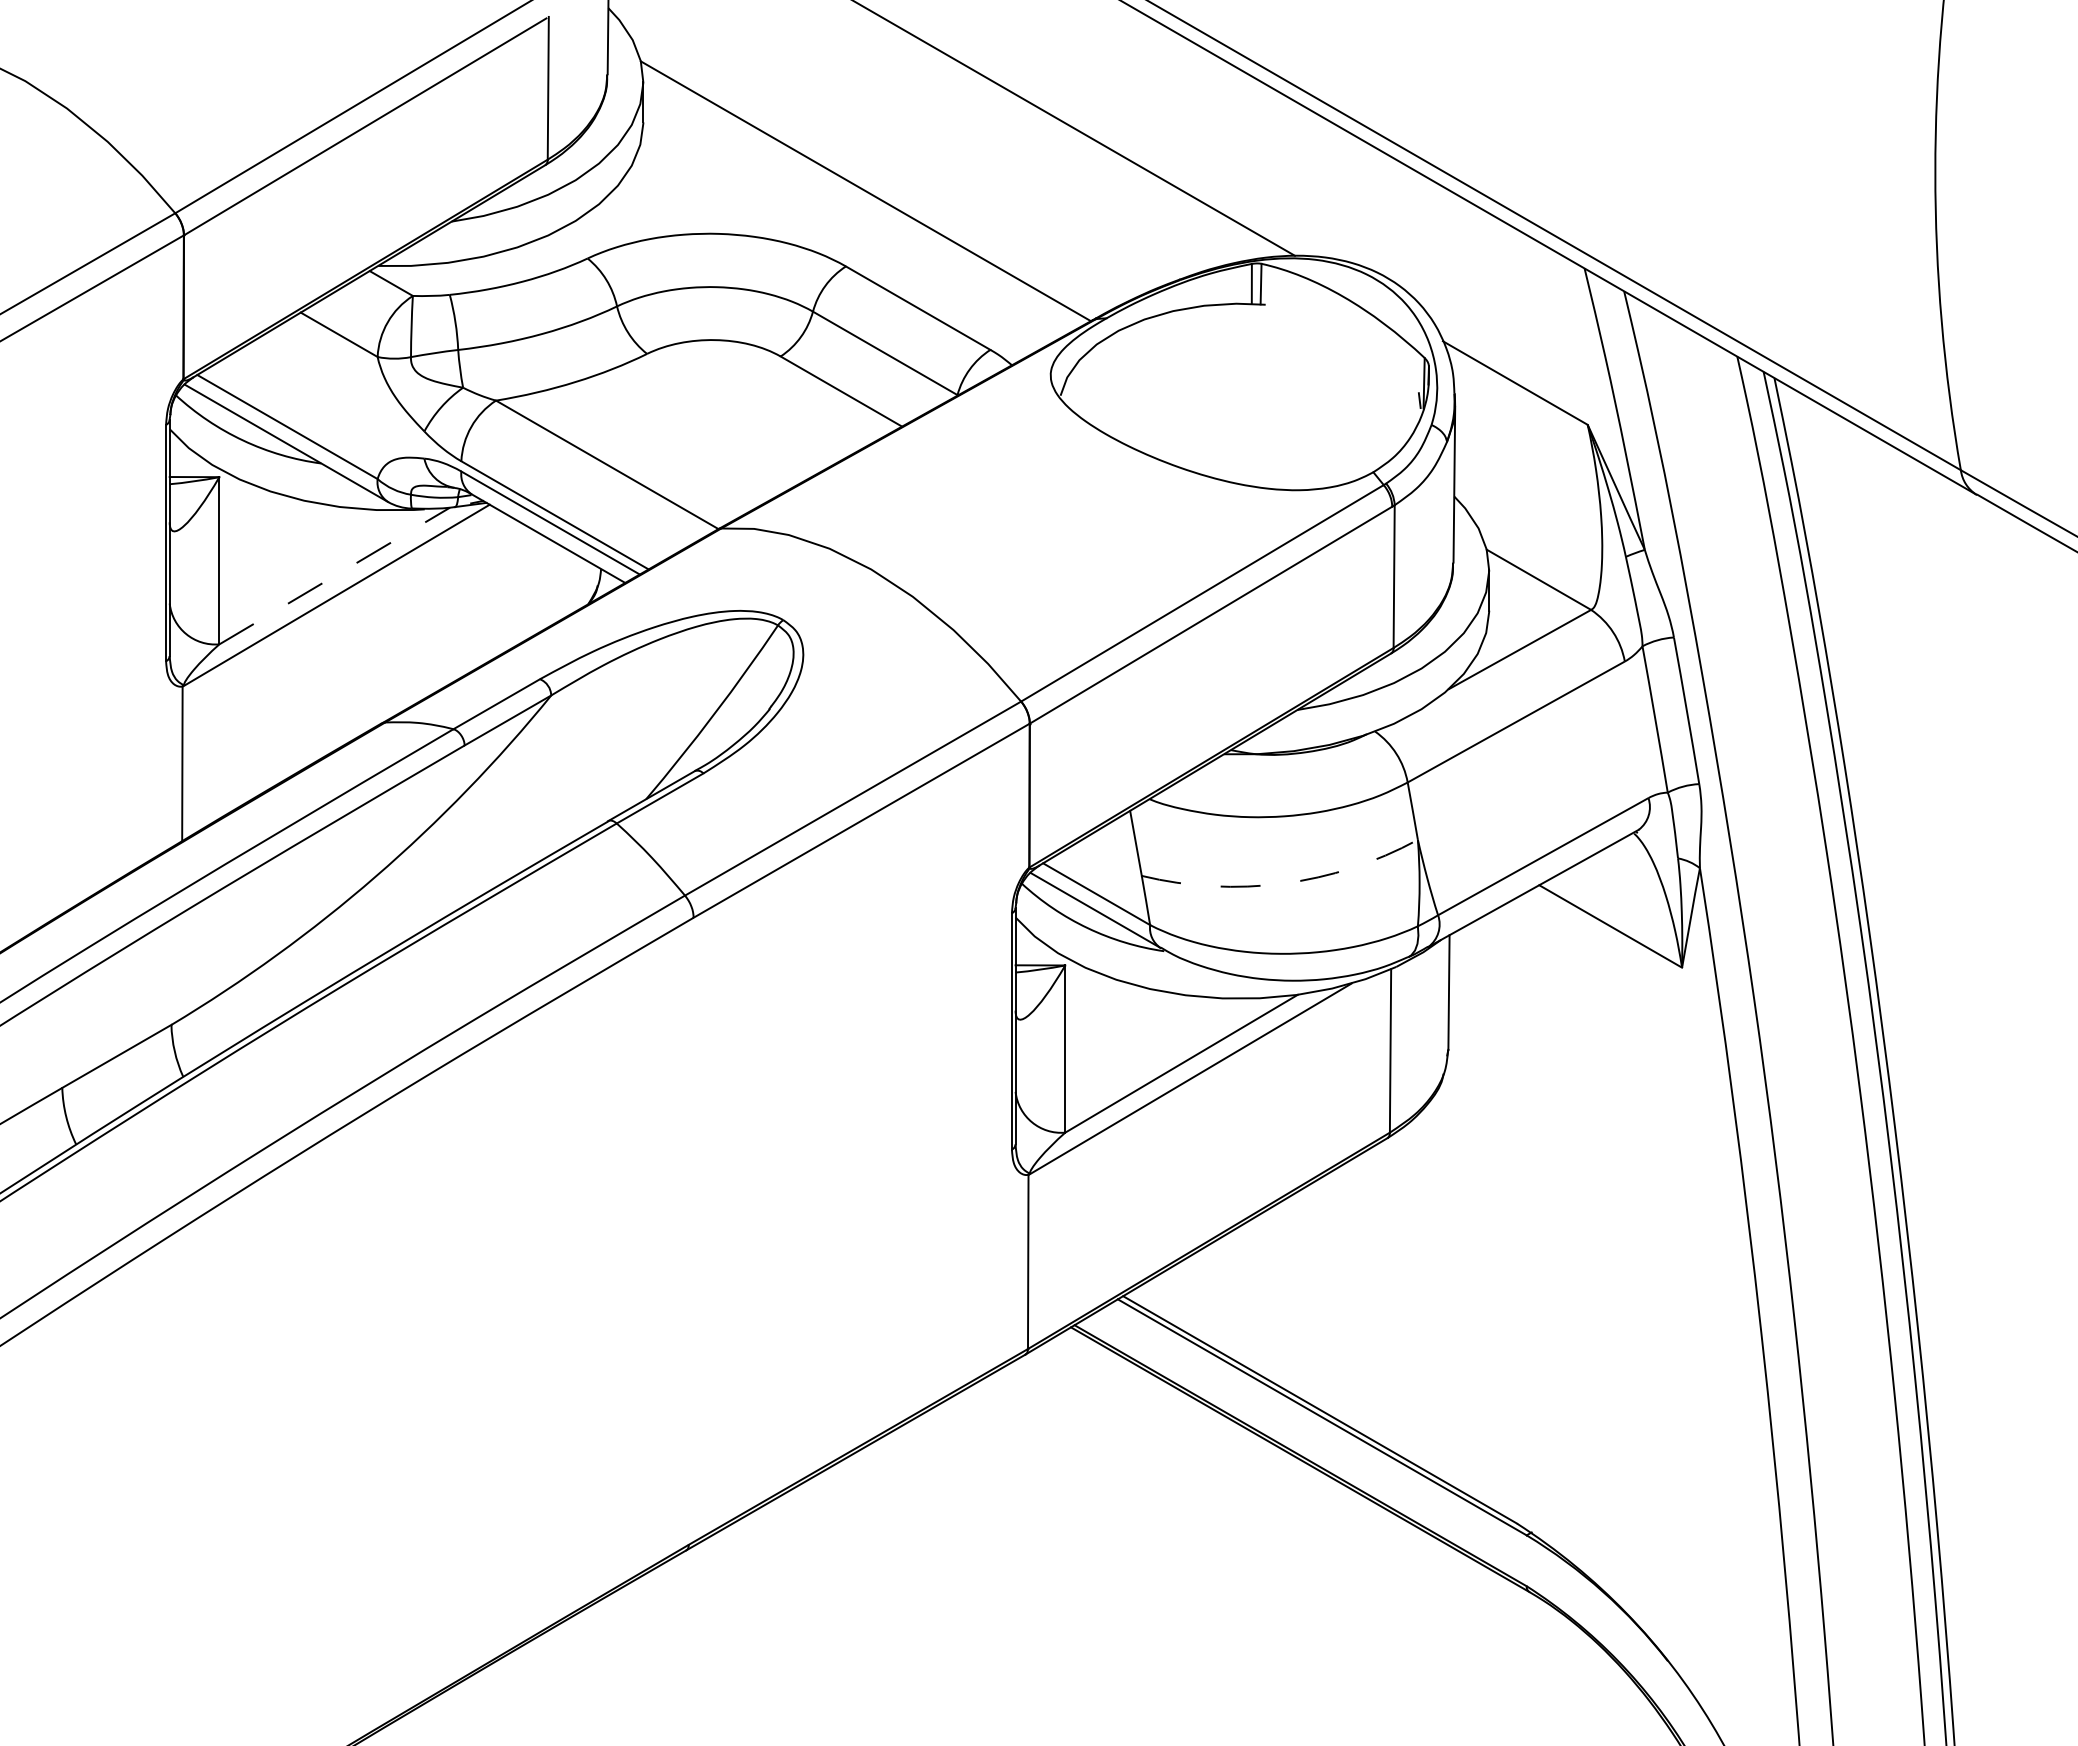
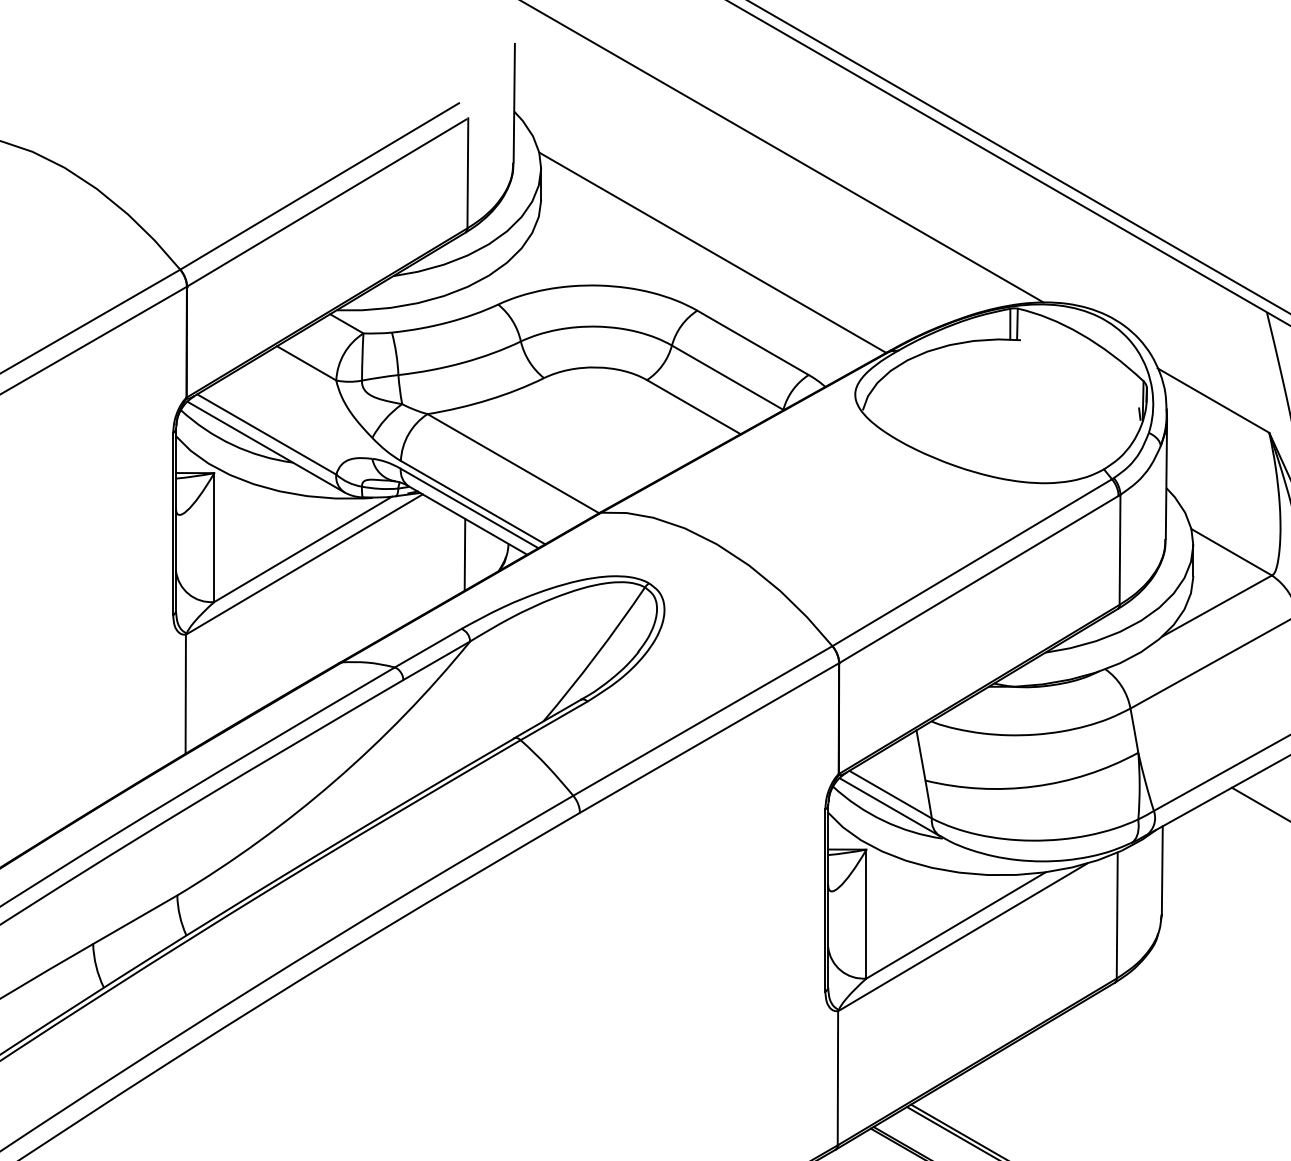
line: (335, 575) -> (303, 548), dashed -> solid
line: (544, 582) -> (464, 554), added
arc: (1283, 883) -> (1034, 786), dashed -> solid

